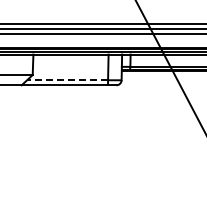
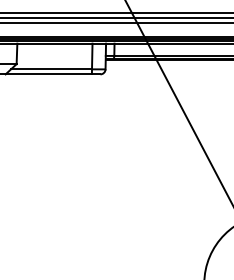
line: (67, 80) -> (51, 69), dashed -> solid

